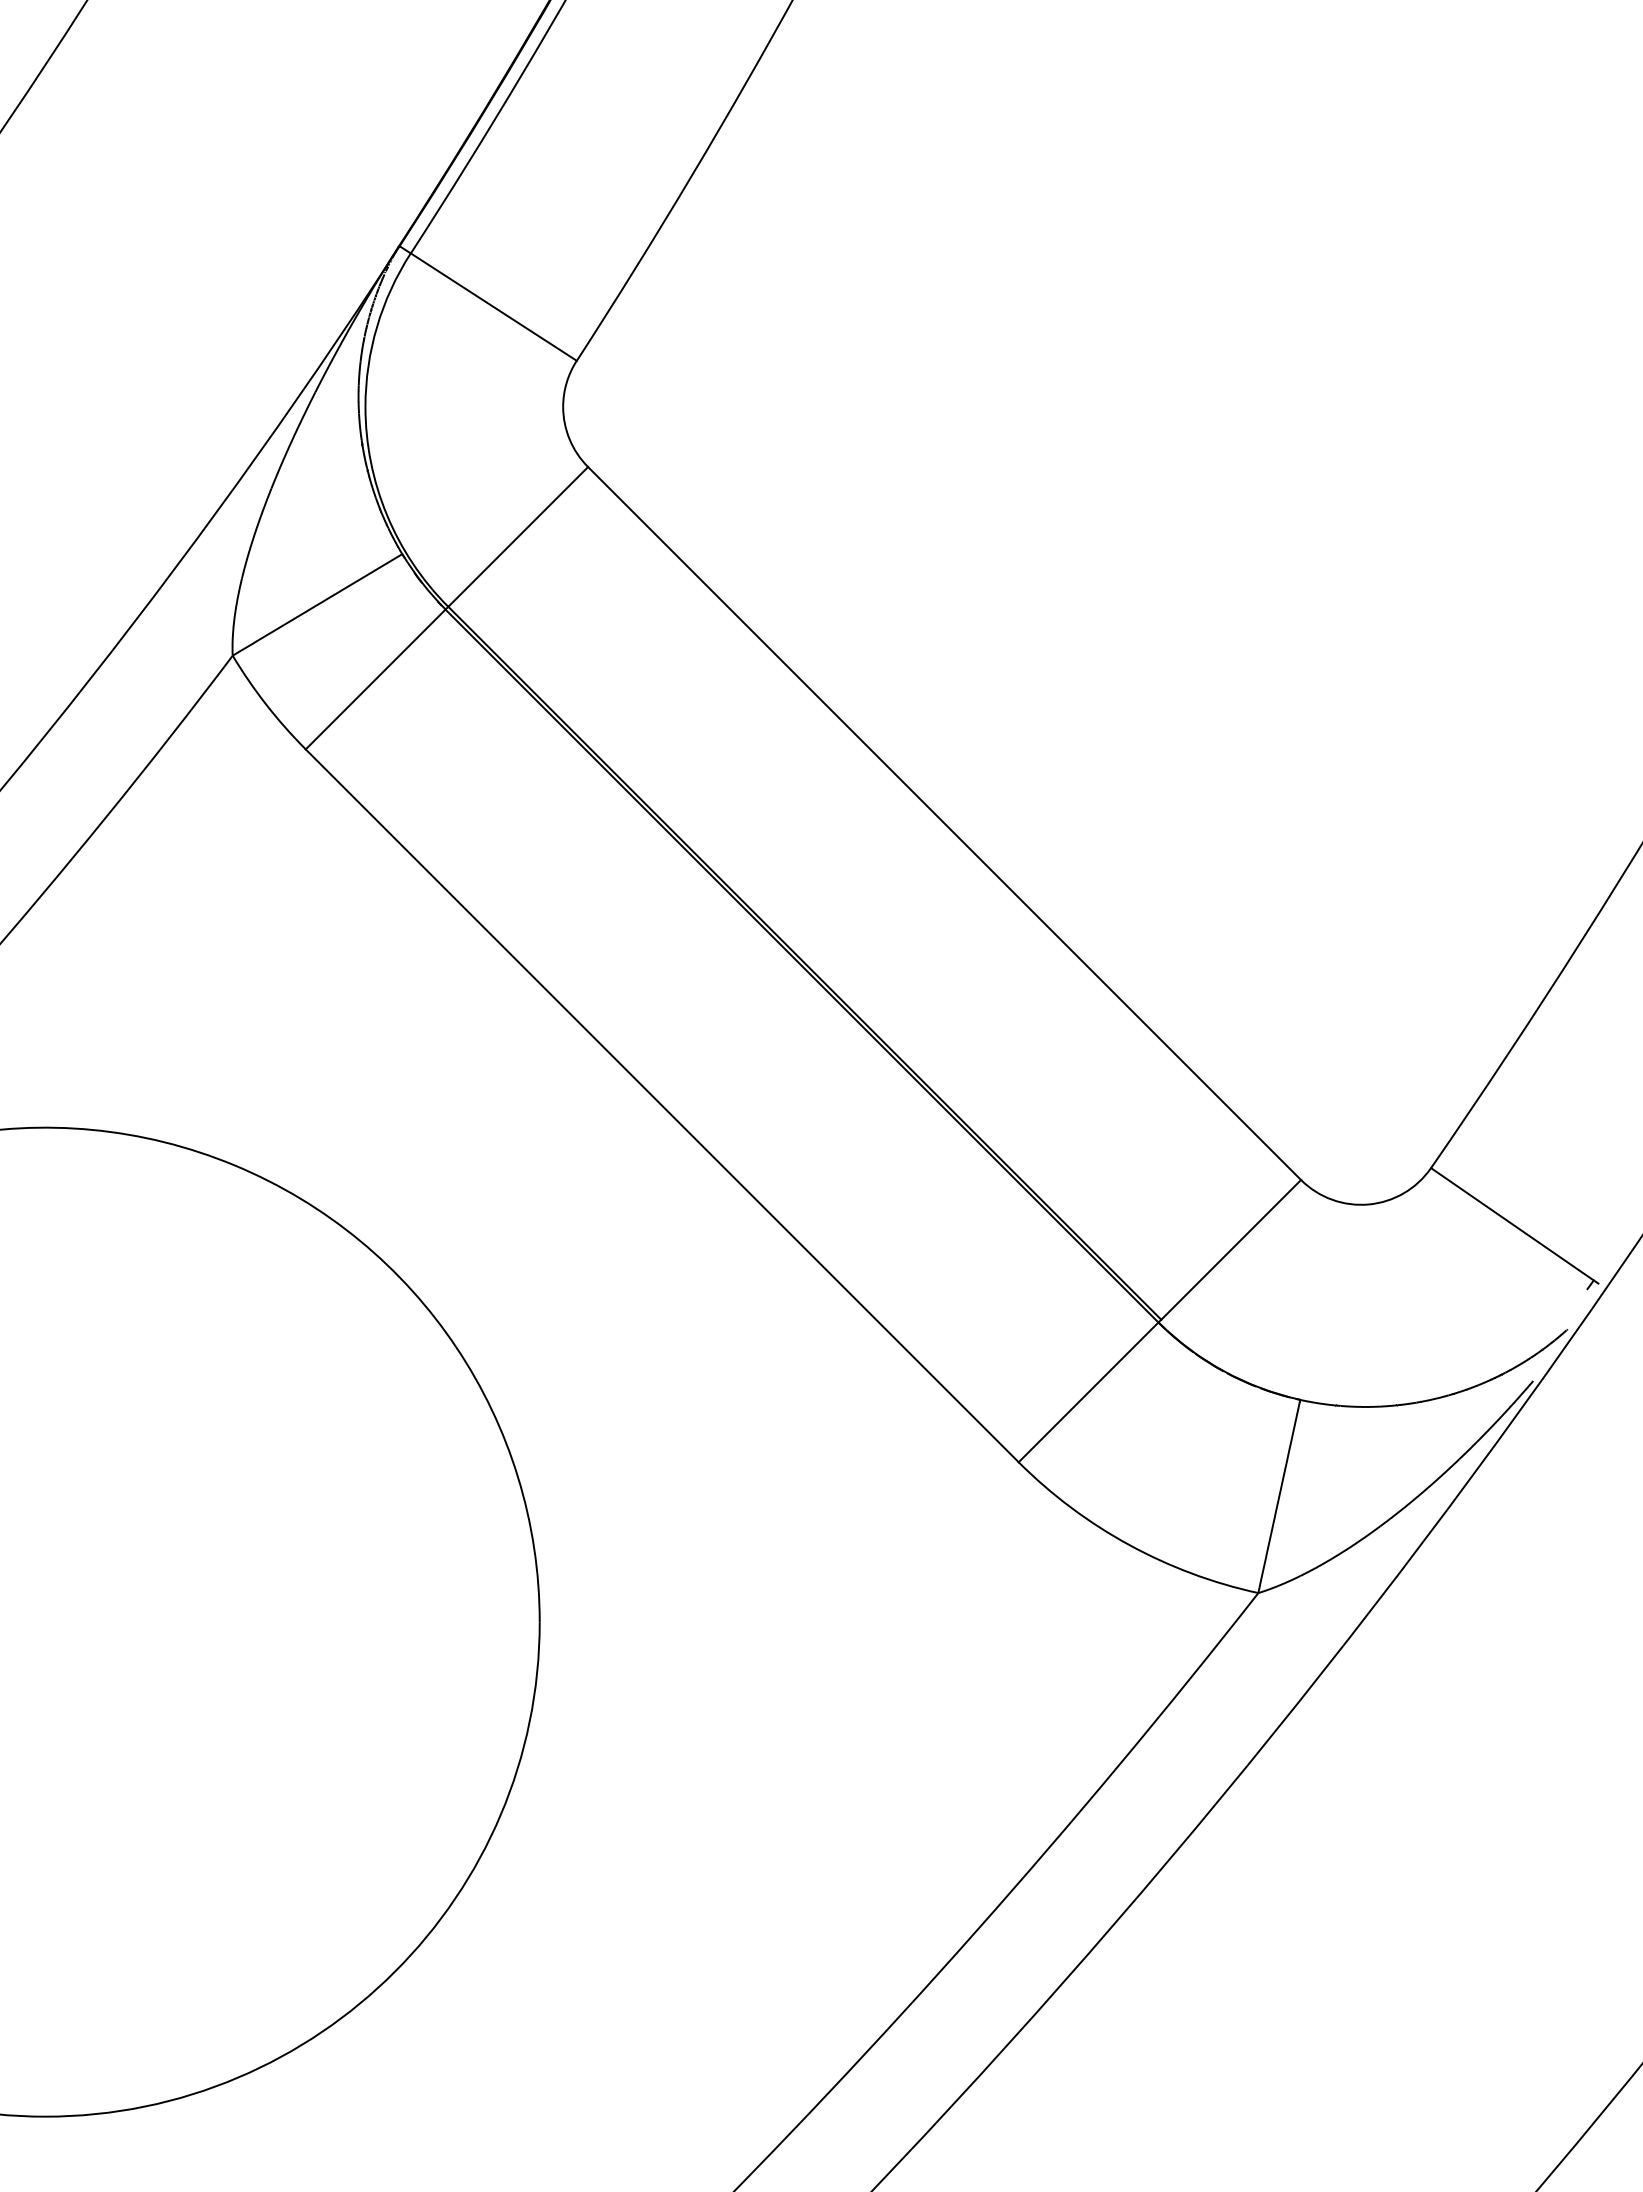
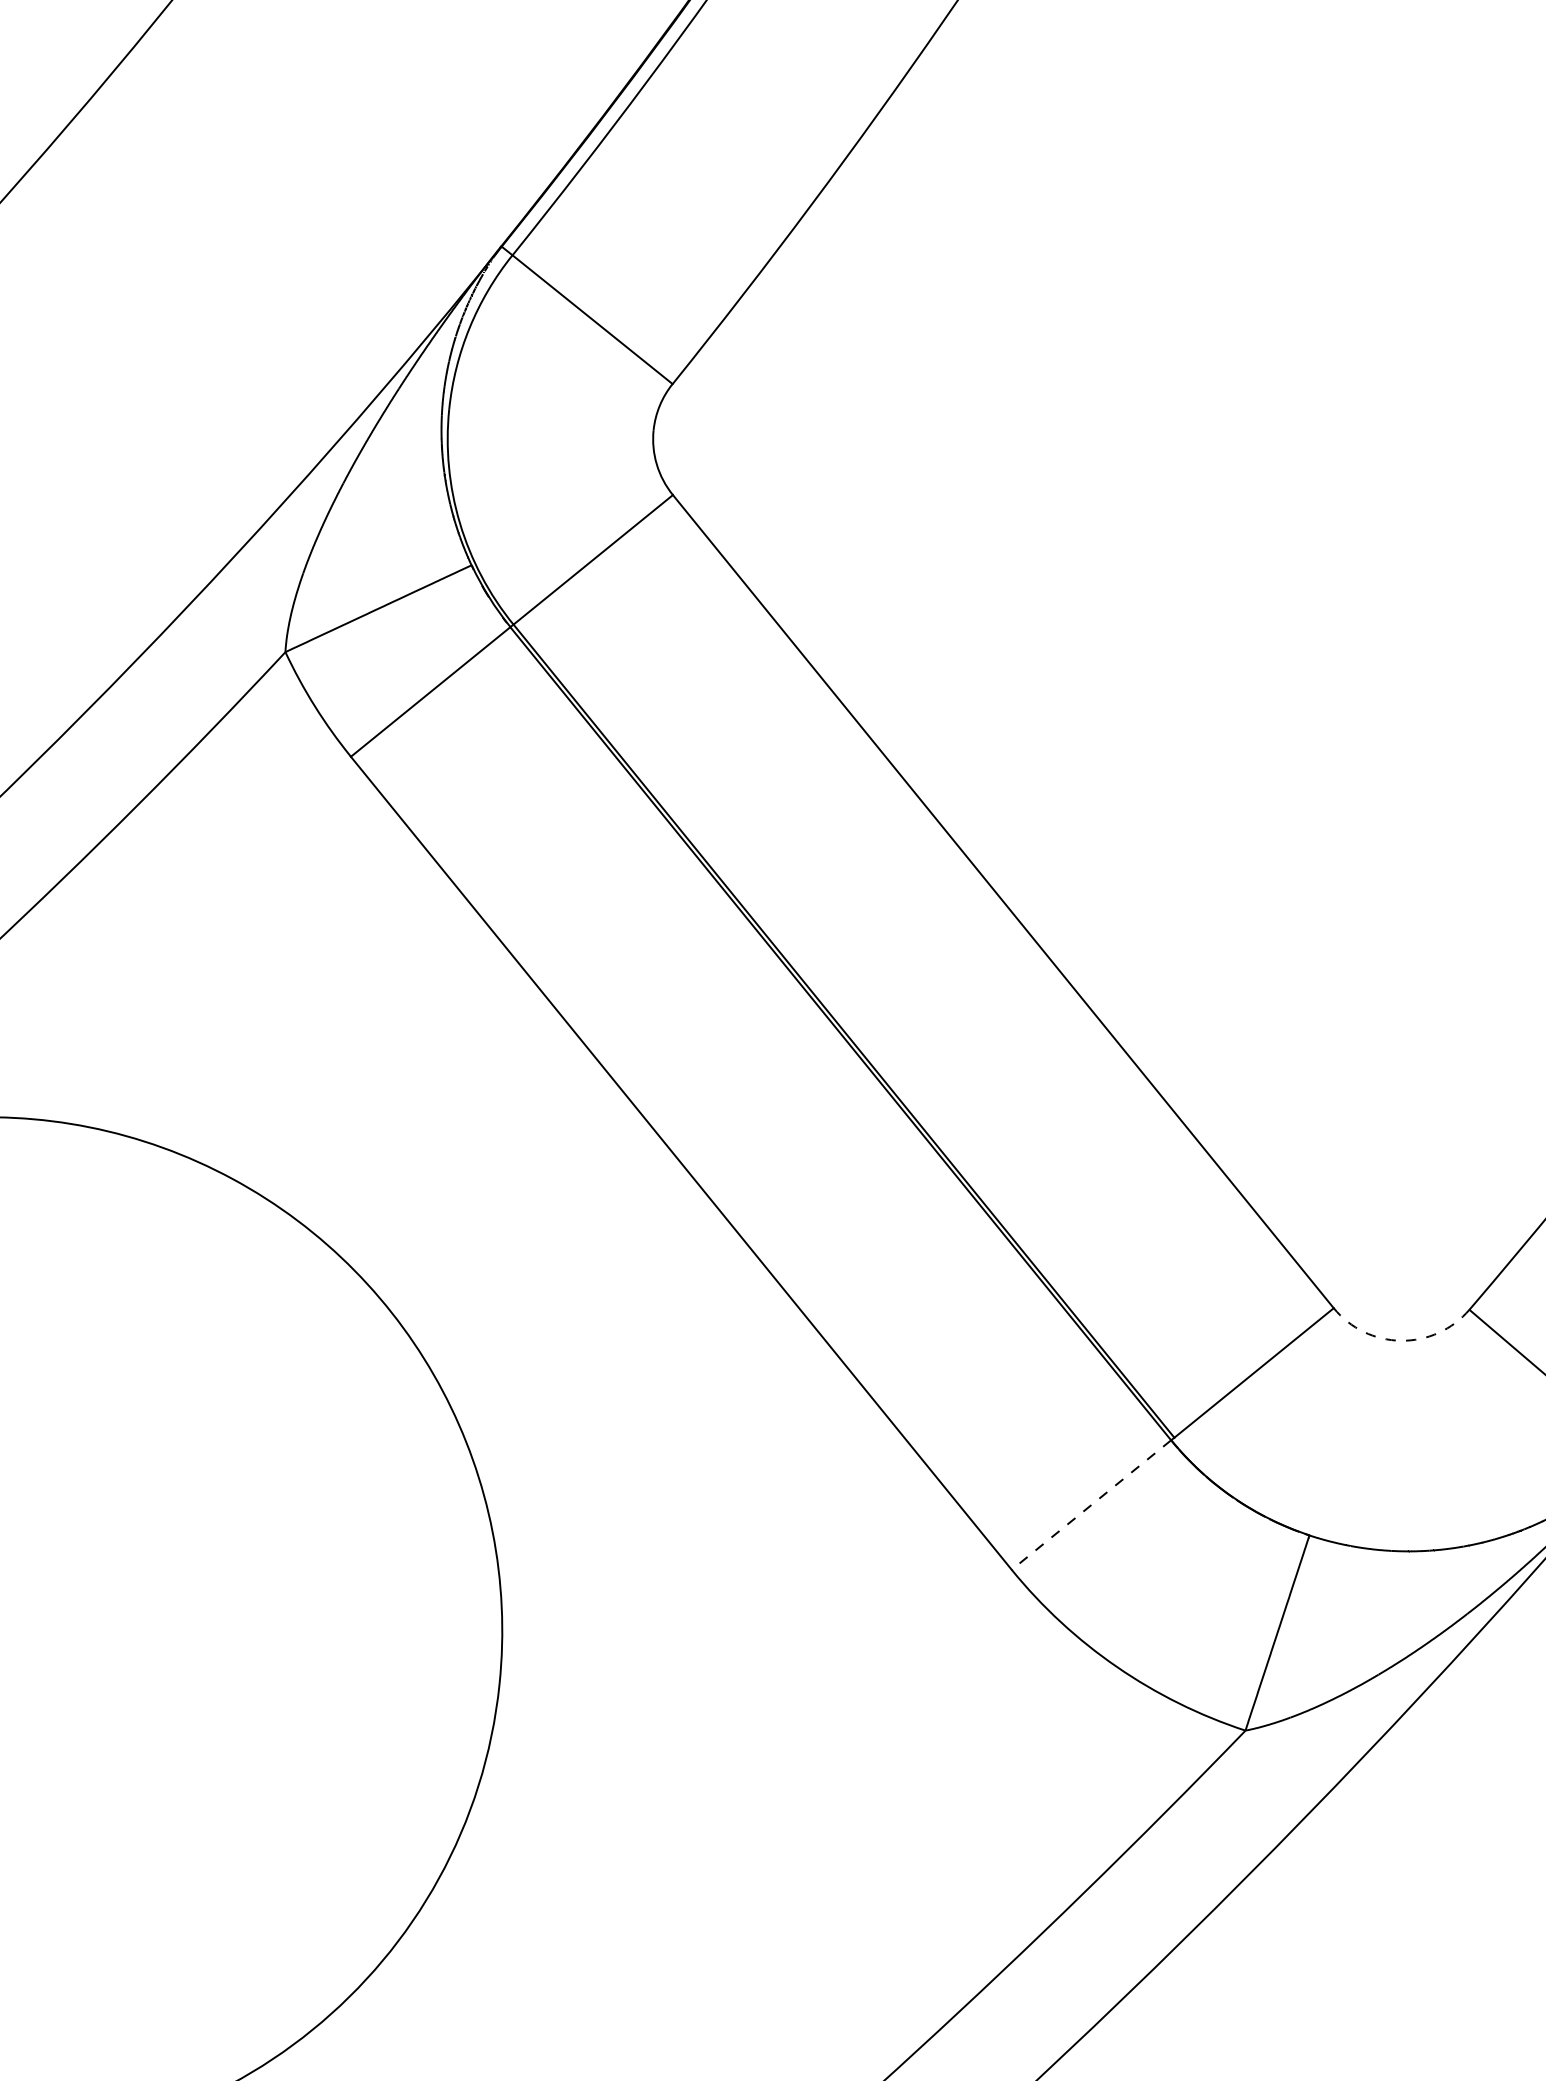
arc: (1368, 1204) -> (1400, 1340), solid -> dashed
line: (1088, 1392) -> (1091, 1505), solid -> dashed

